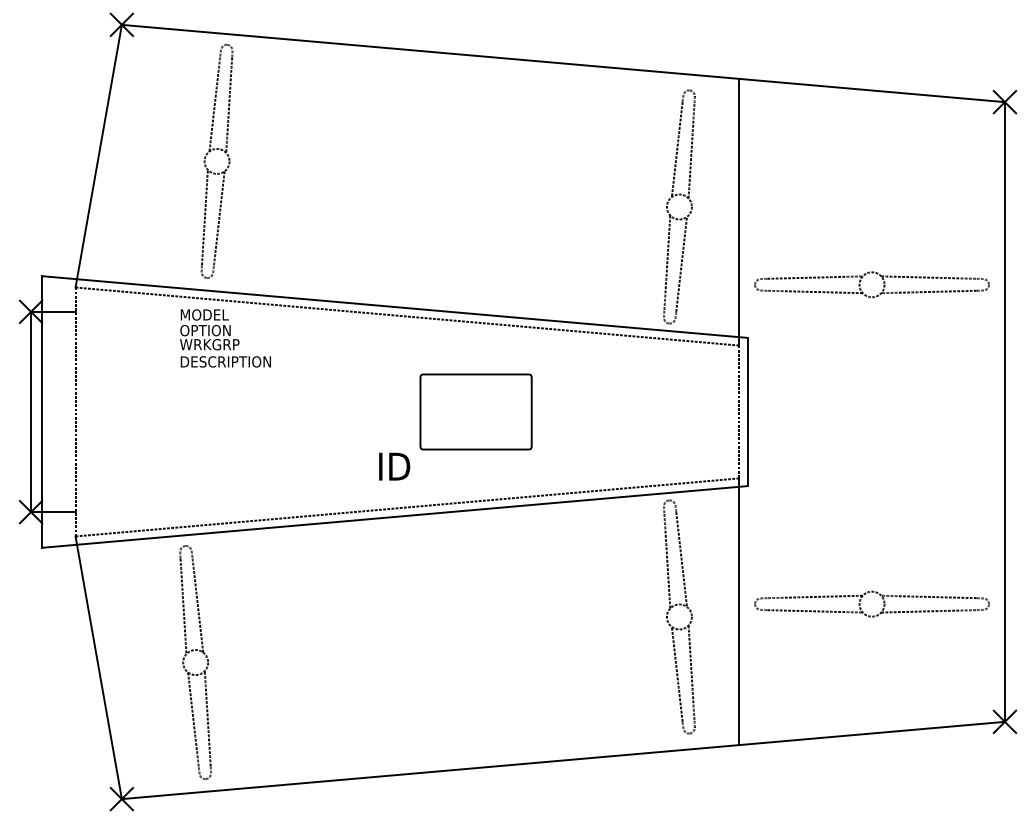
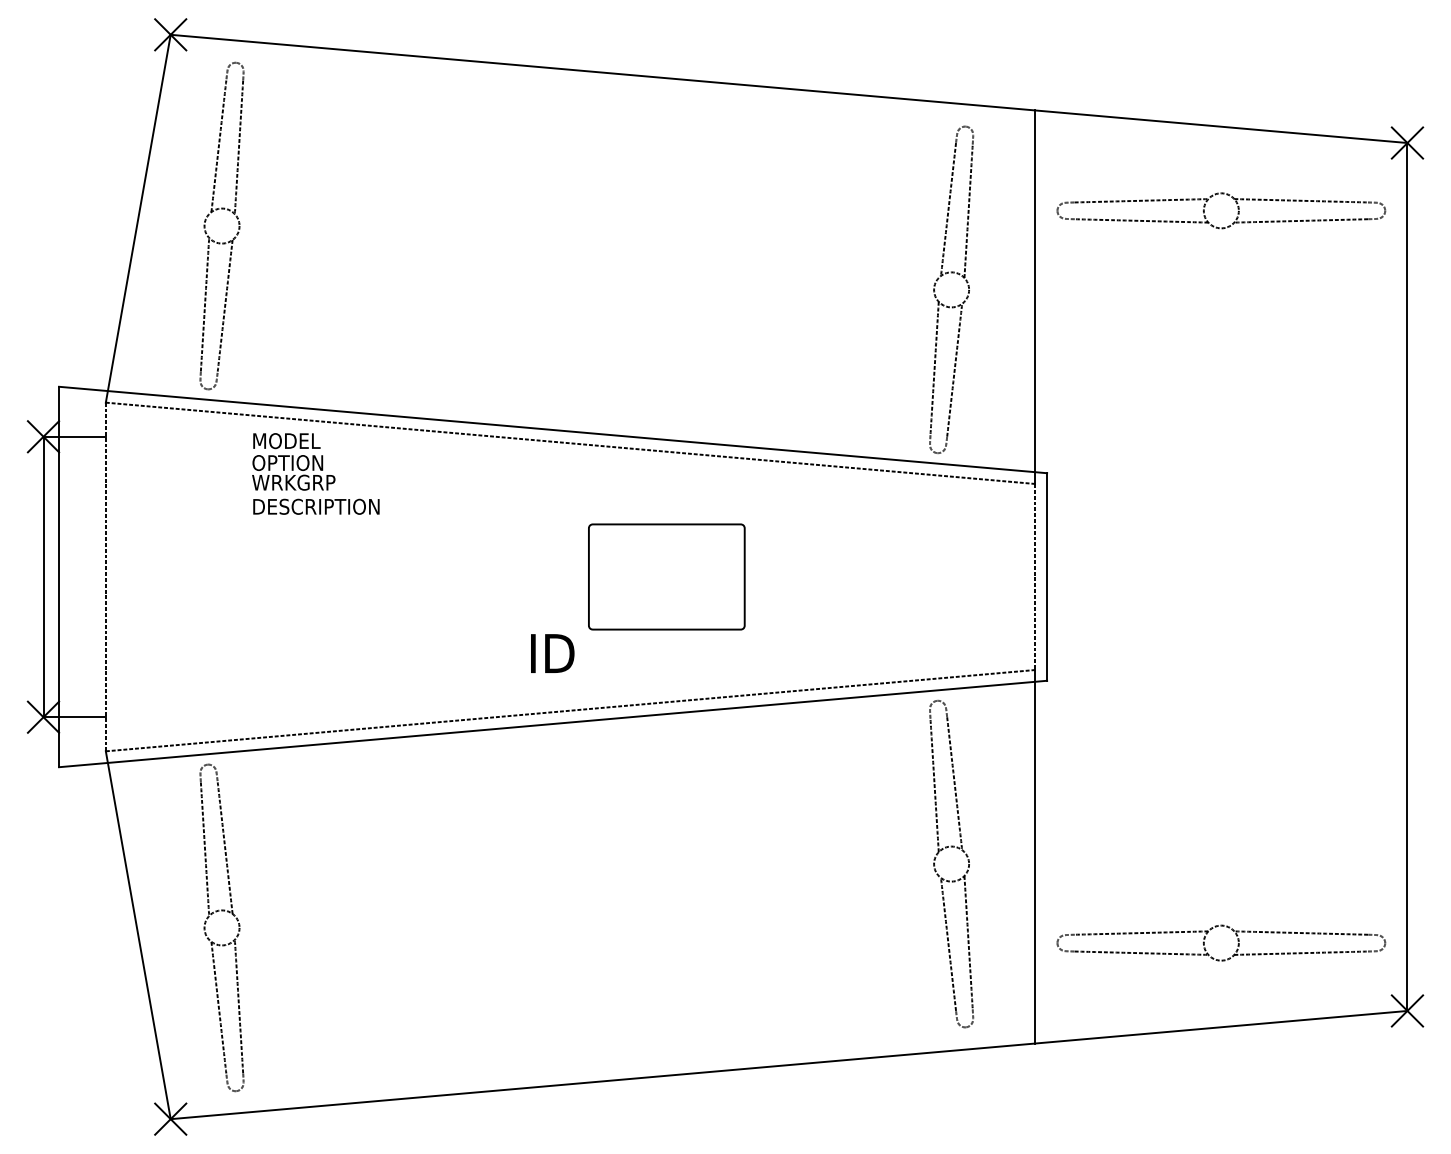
part: (213, 150) -> (217, 210), moved
part: (872, 273) -> (1221, 194), moved
part: (879, 595) -> (1231, 930), moved
part: (188, 653) -> (211, 915), moved

